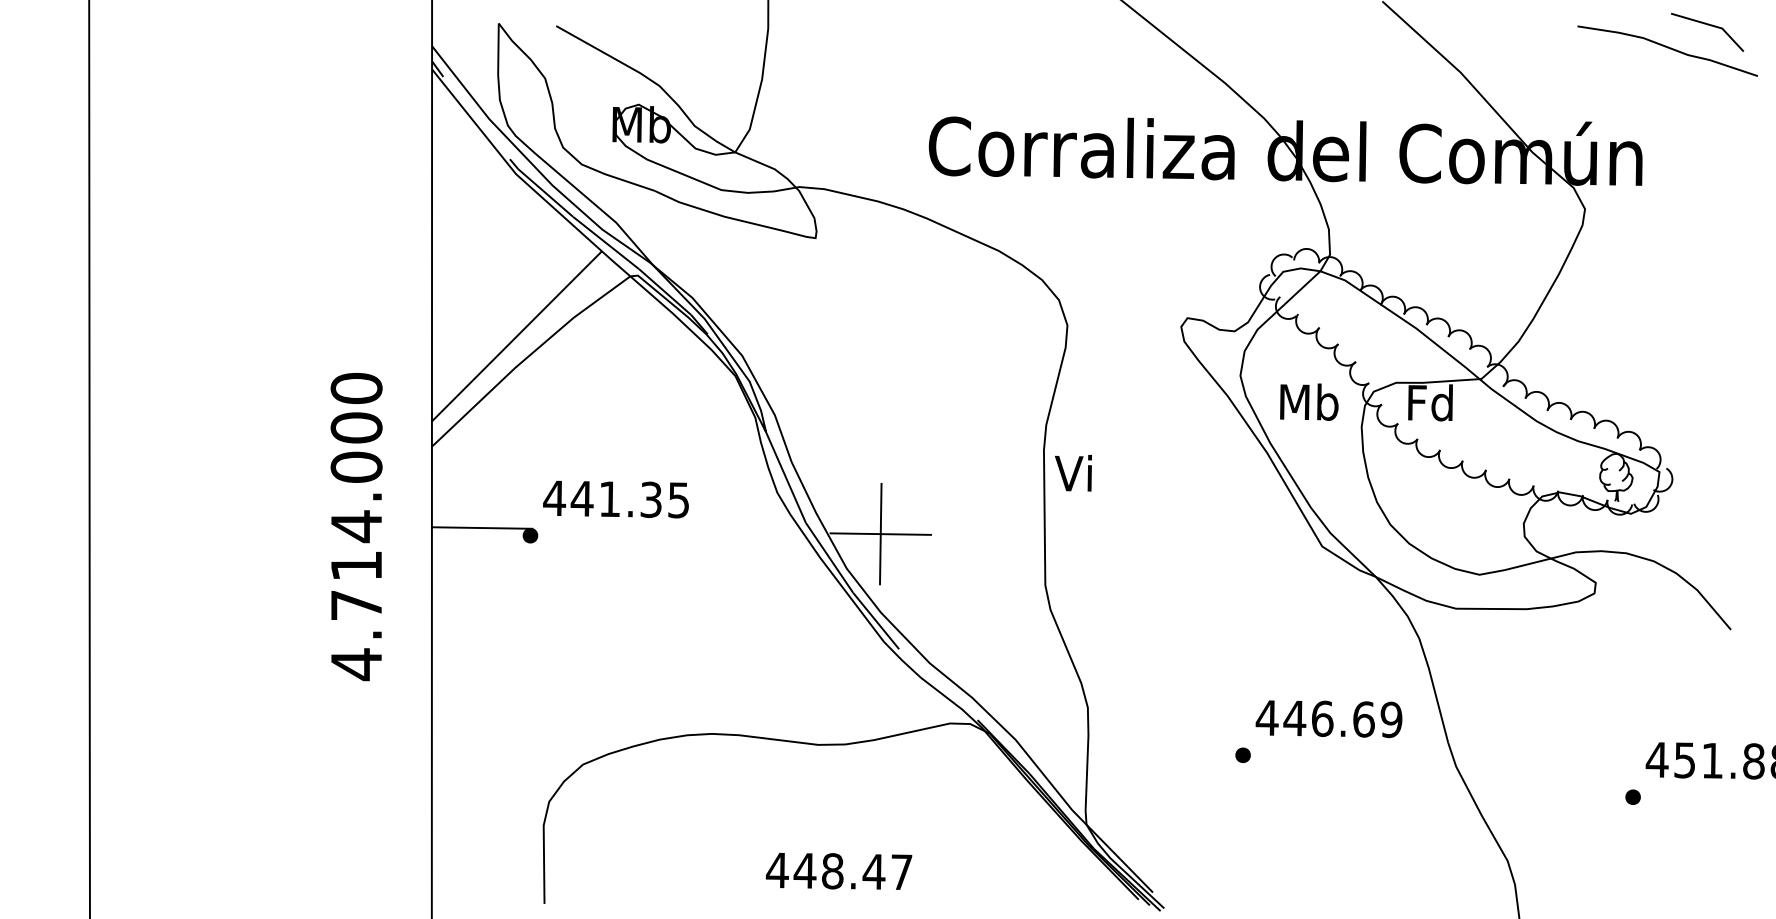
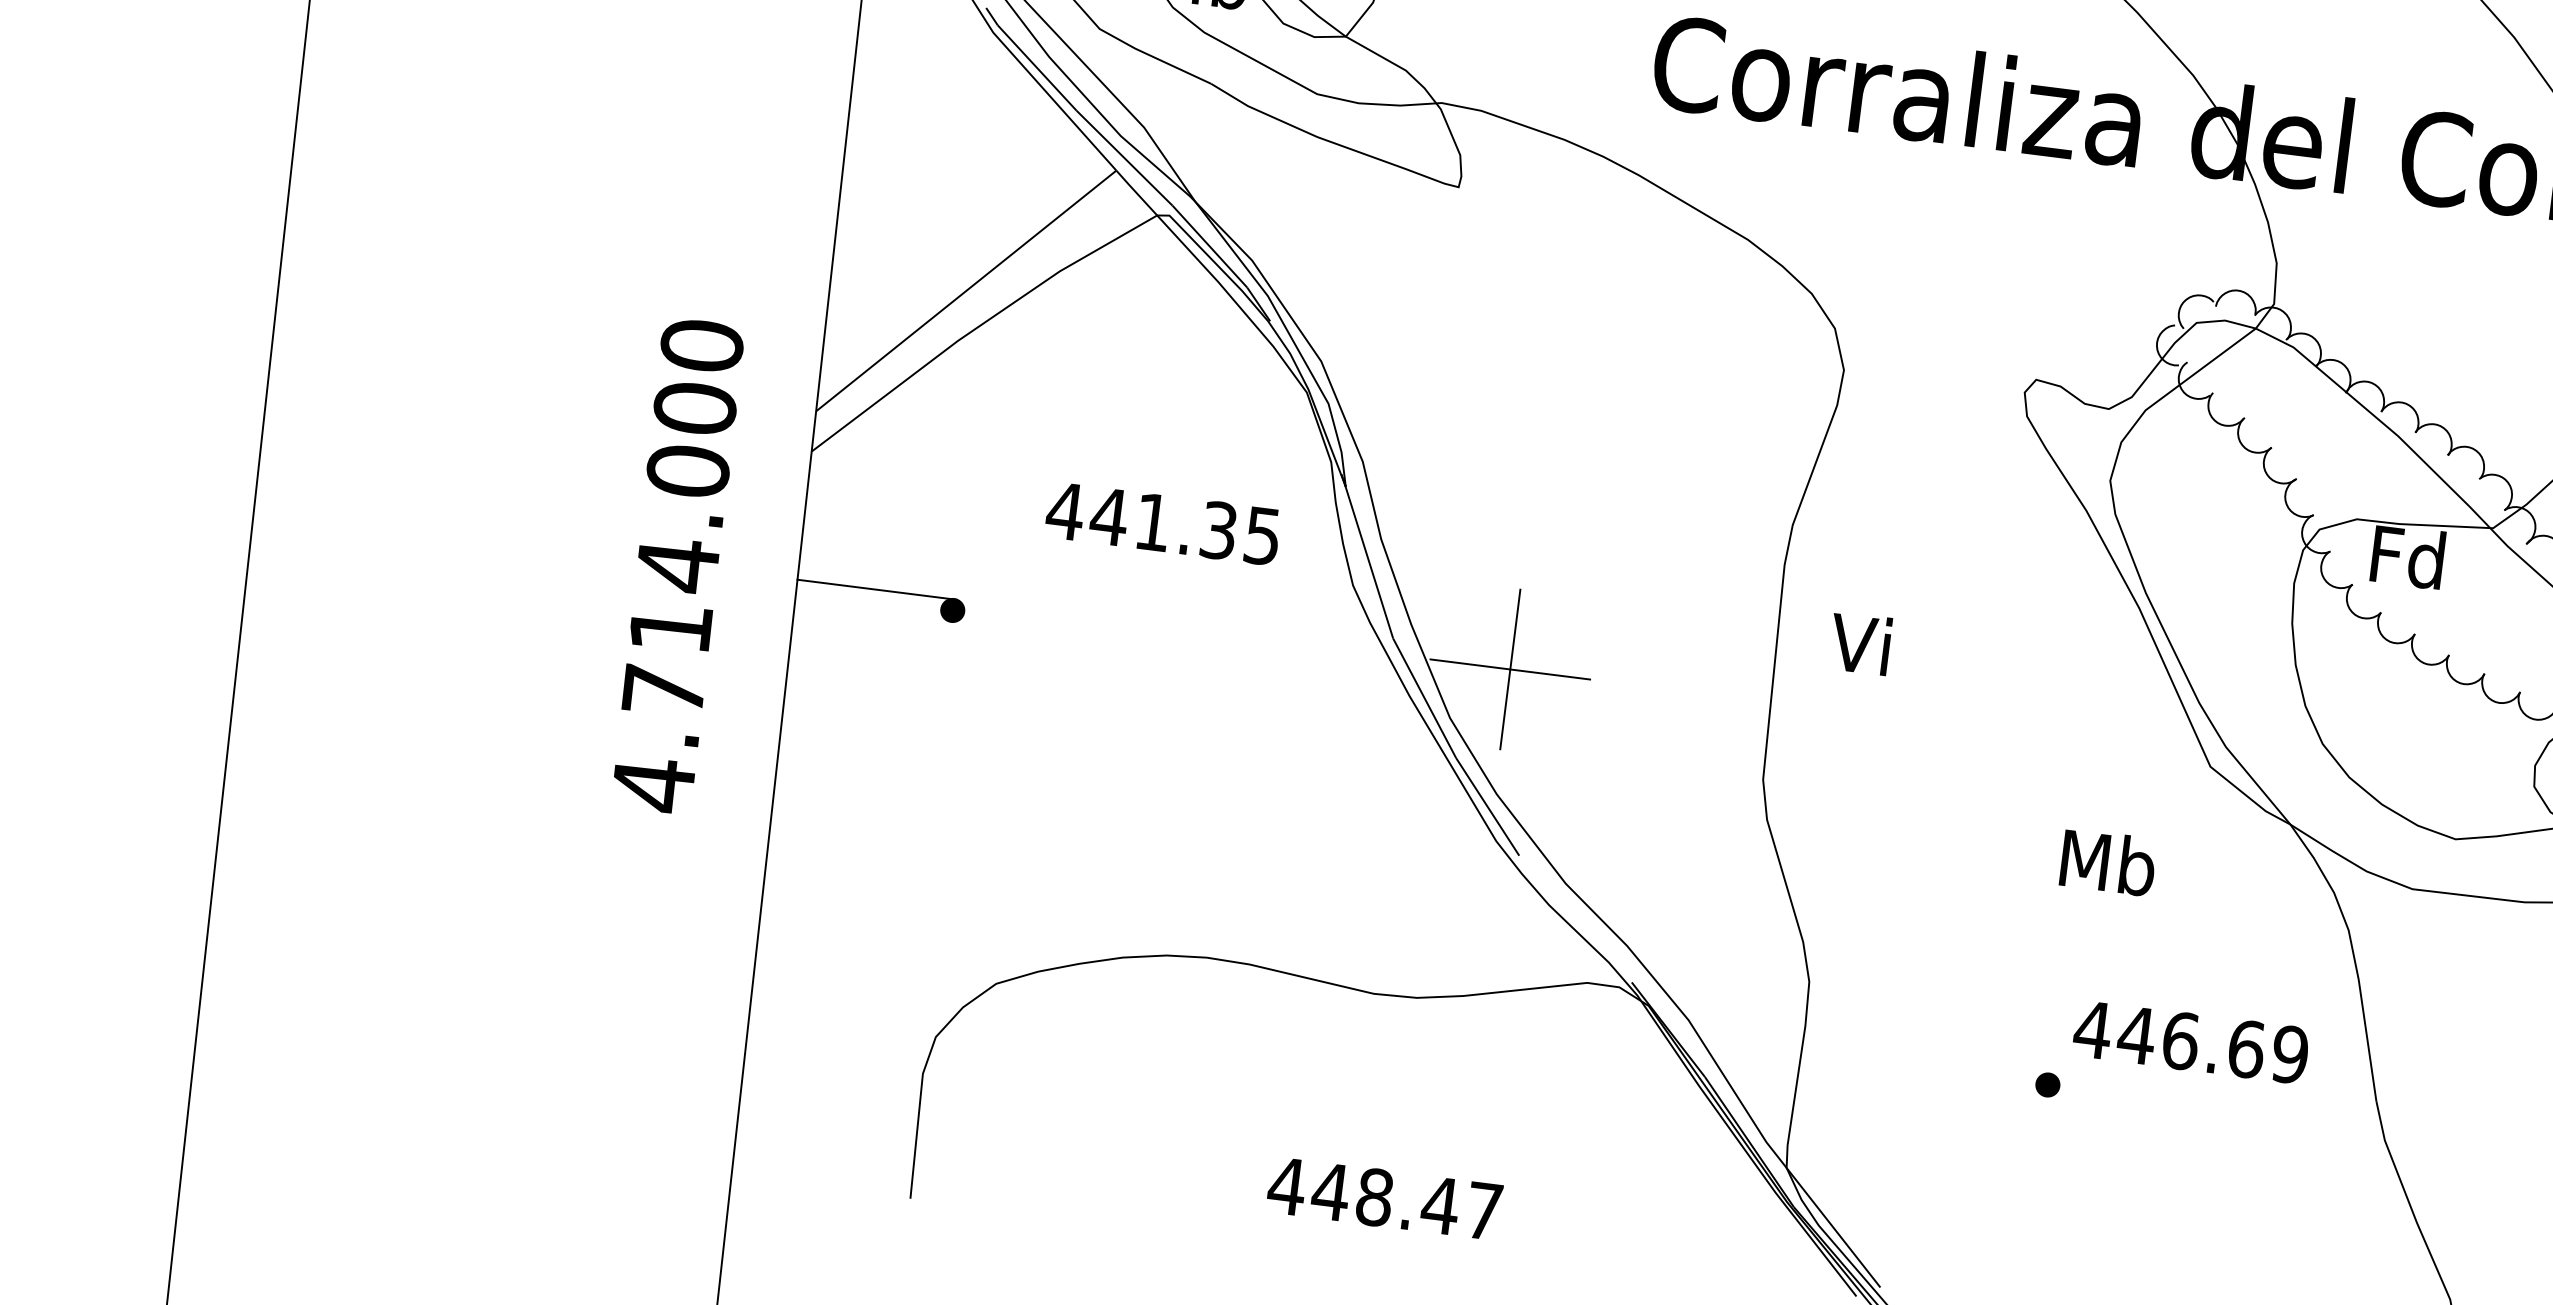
text: (1309, 401) -> (2108, 861), moved
text: (1073, 473) -> (1860, 644), moved
text: (615, 499) -> (1162, 523), moved

